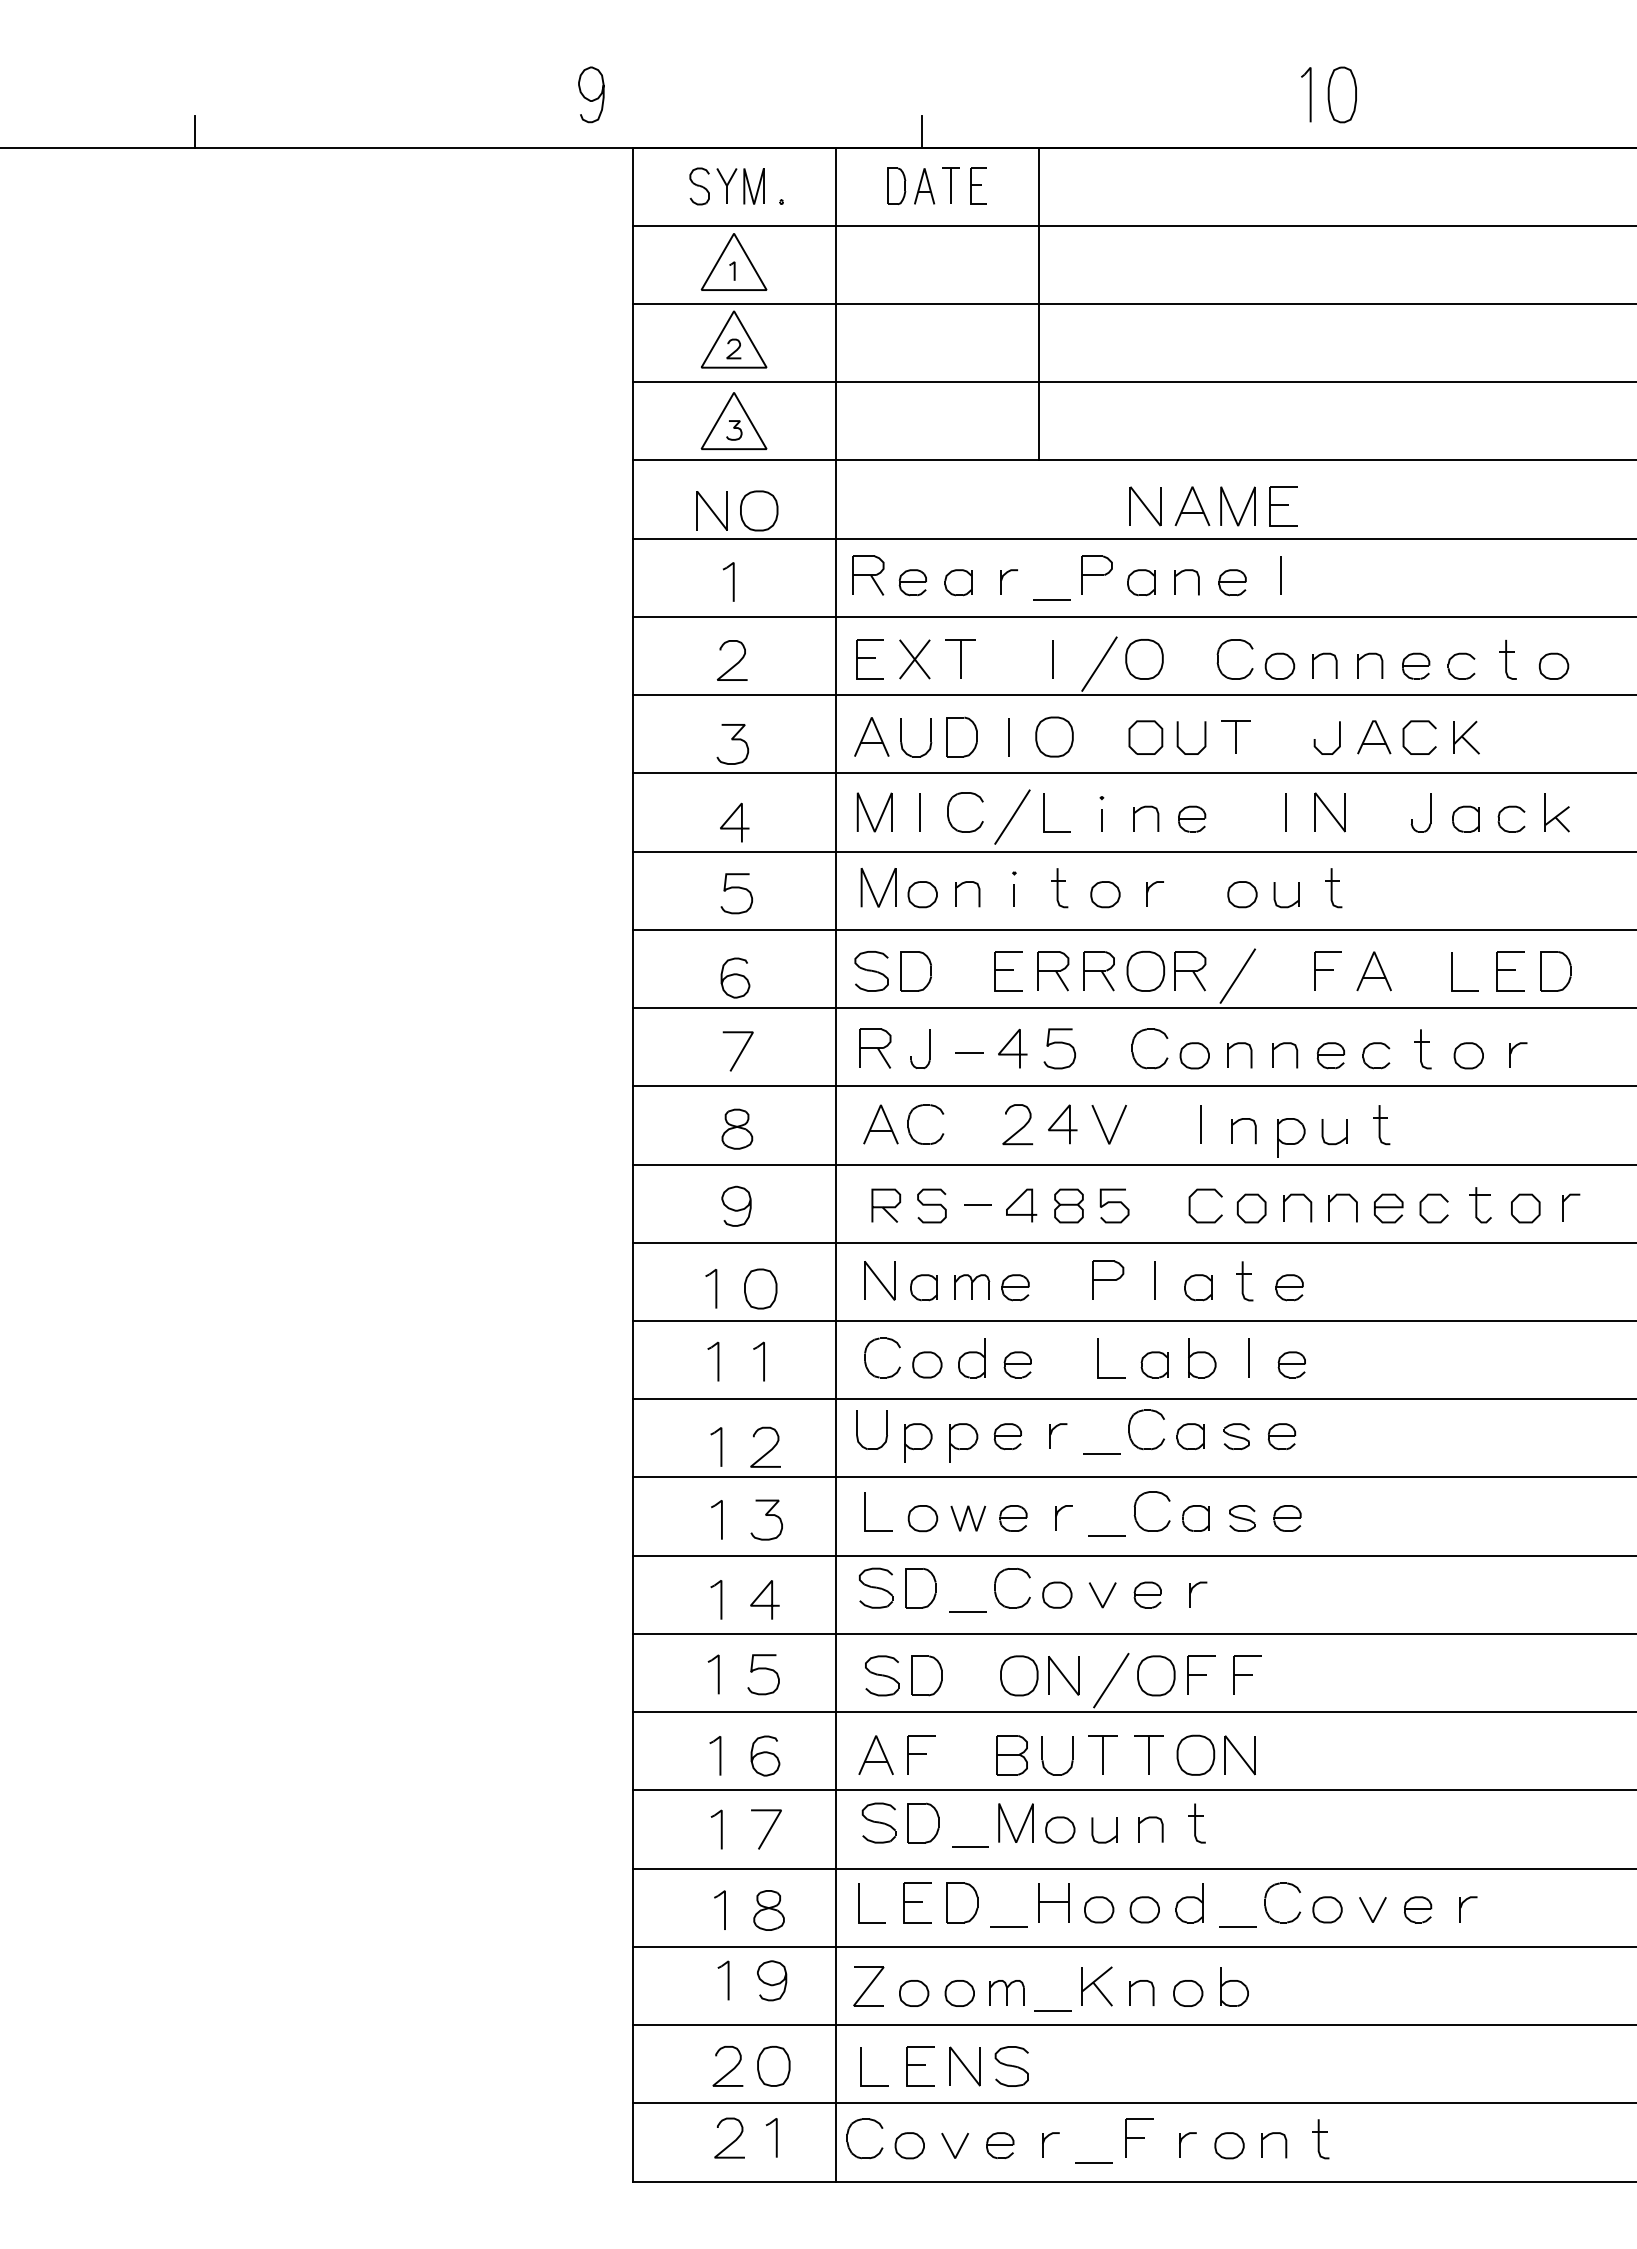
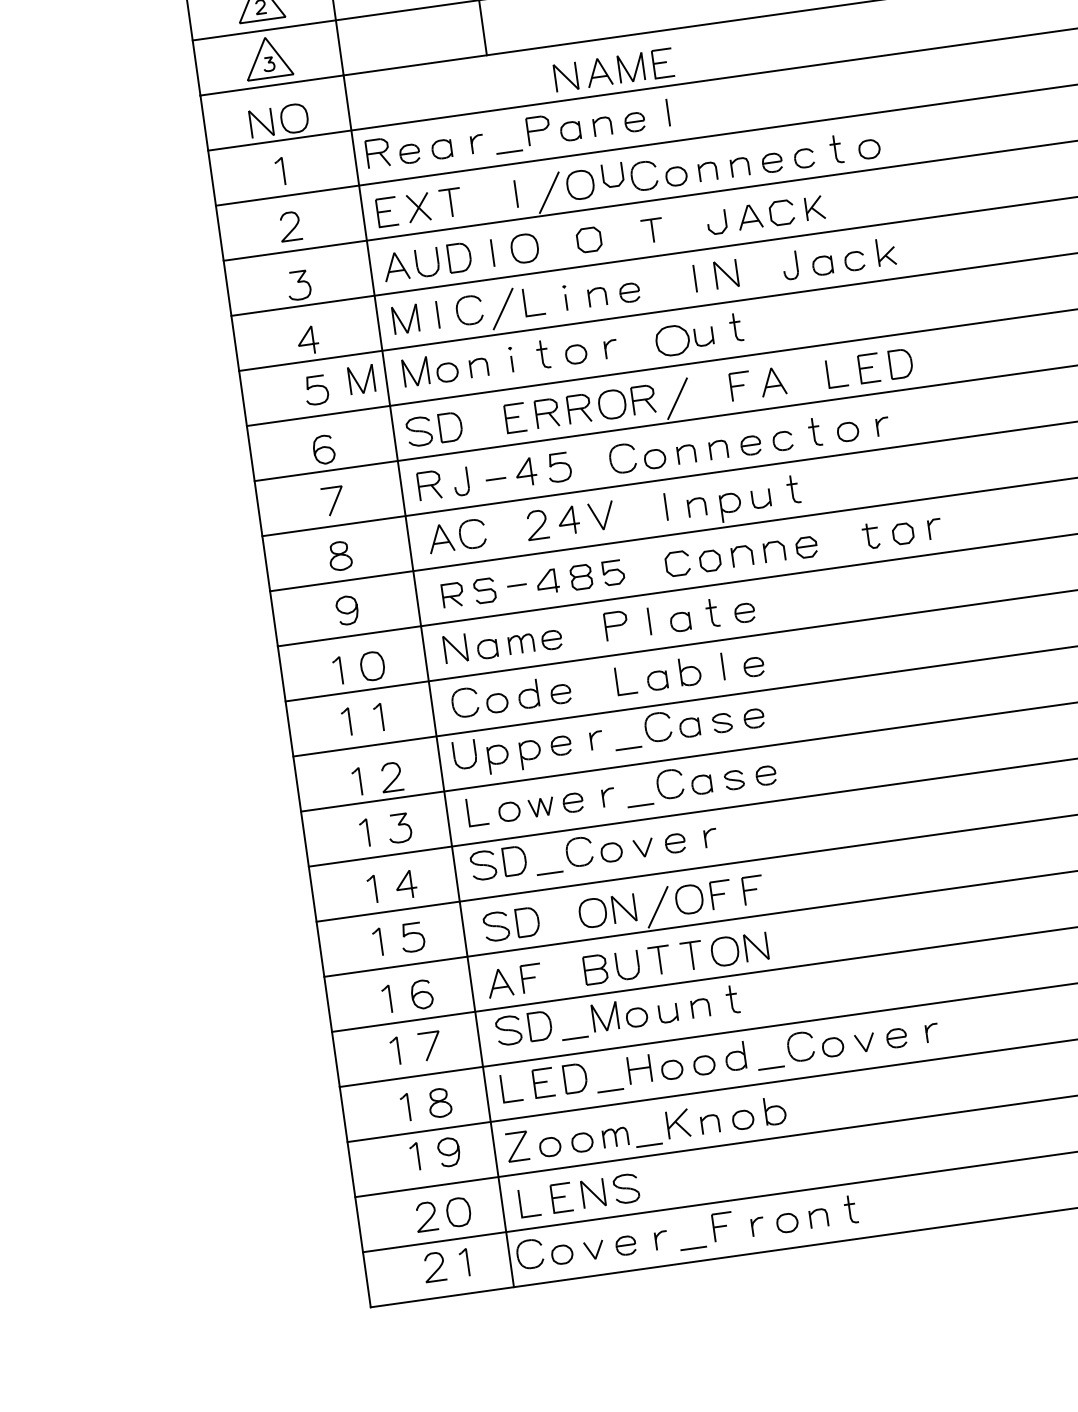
curve: (1178, 737) -> (603, 176), moved
part: (795, 890) -> (357, 382), added
part: (1242, 894) -> (672, 340), size x1.6
curve: (1421, 1208) -> (829, 544), removed

